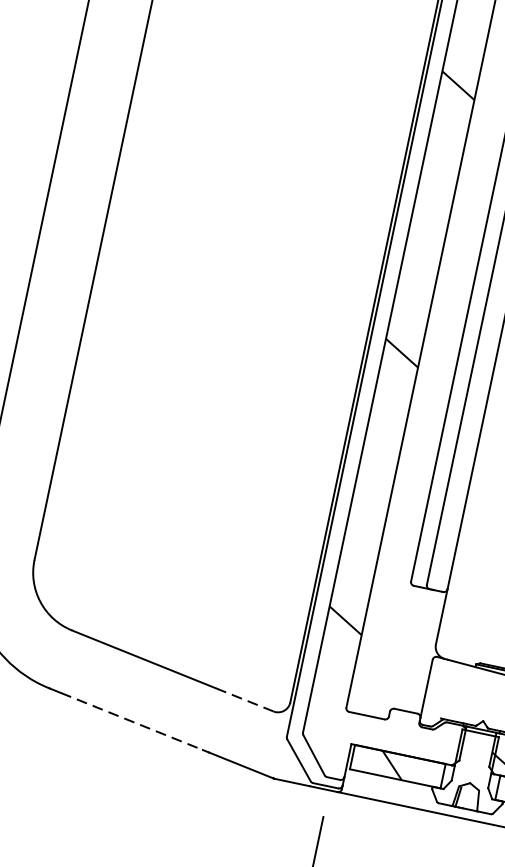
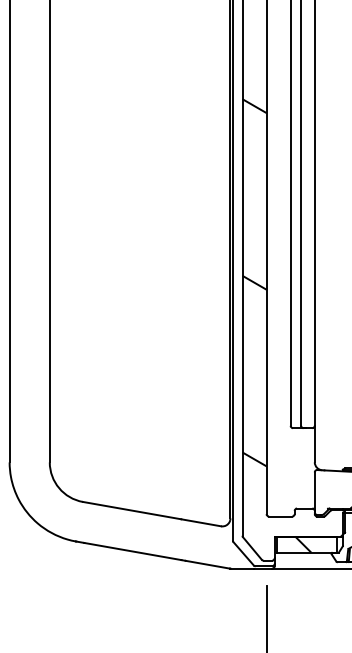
line: (243, 699) -> (200, 522), dashed -> solid
line: (132, 721) -> (133, 551), dashed -> solid

